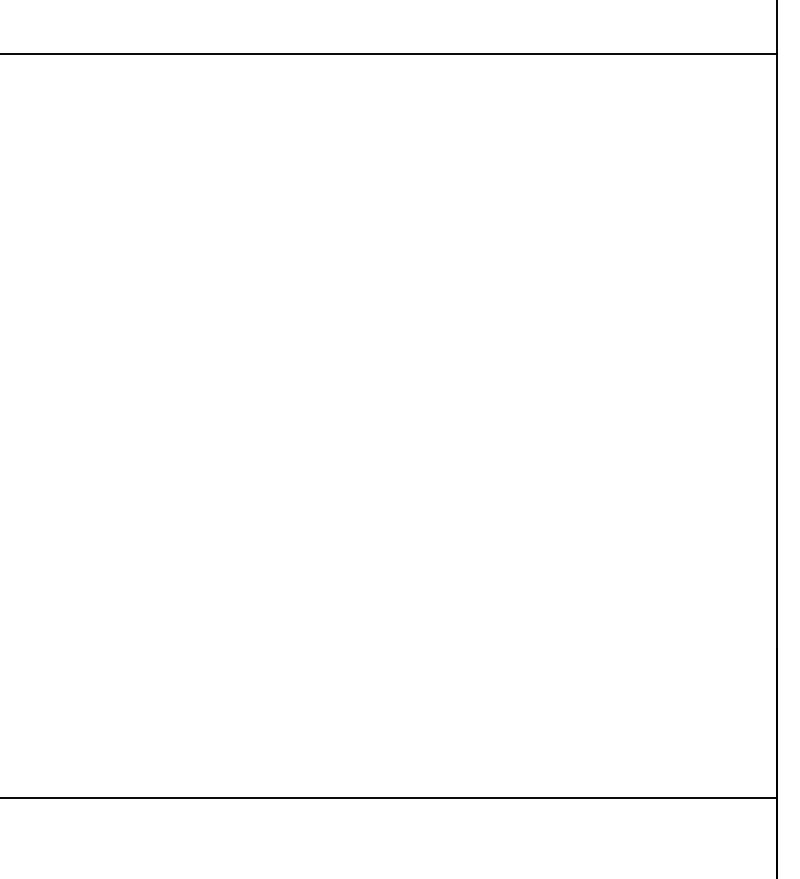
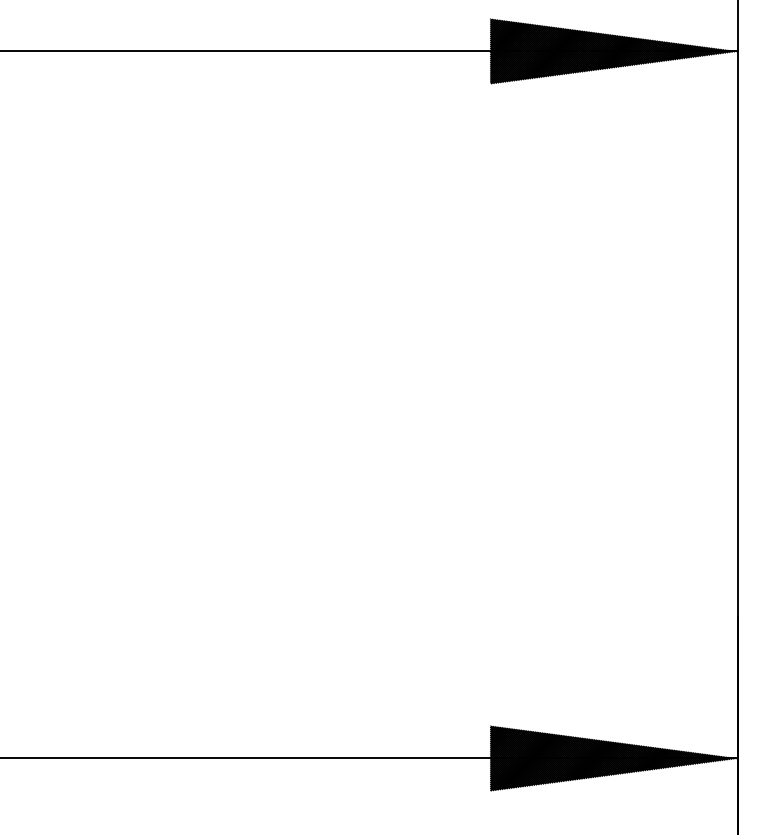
hatch: (645, 53) -> (613, 50), added
hatch: (645, 798) -> (613, 758), added

